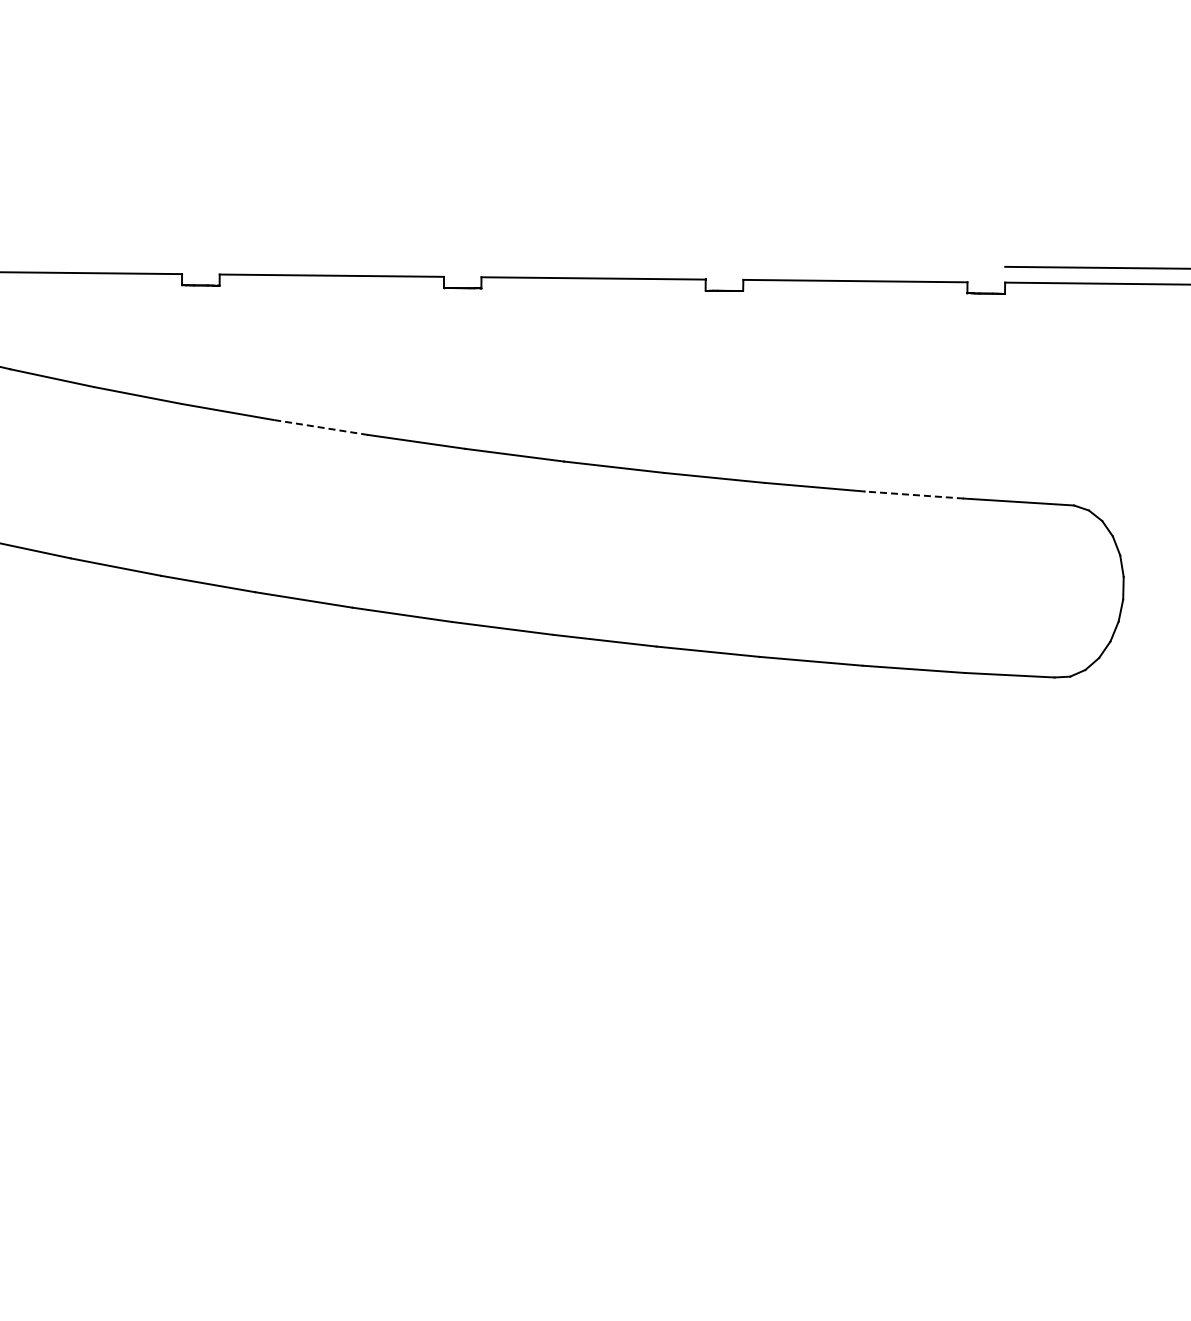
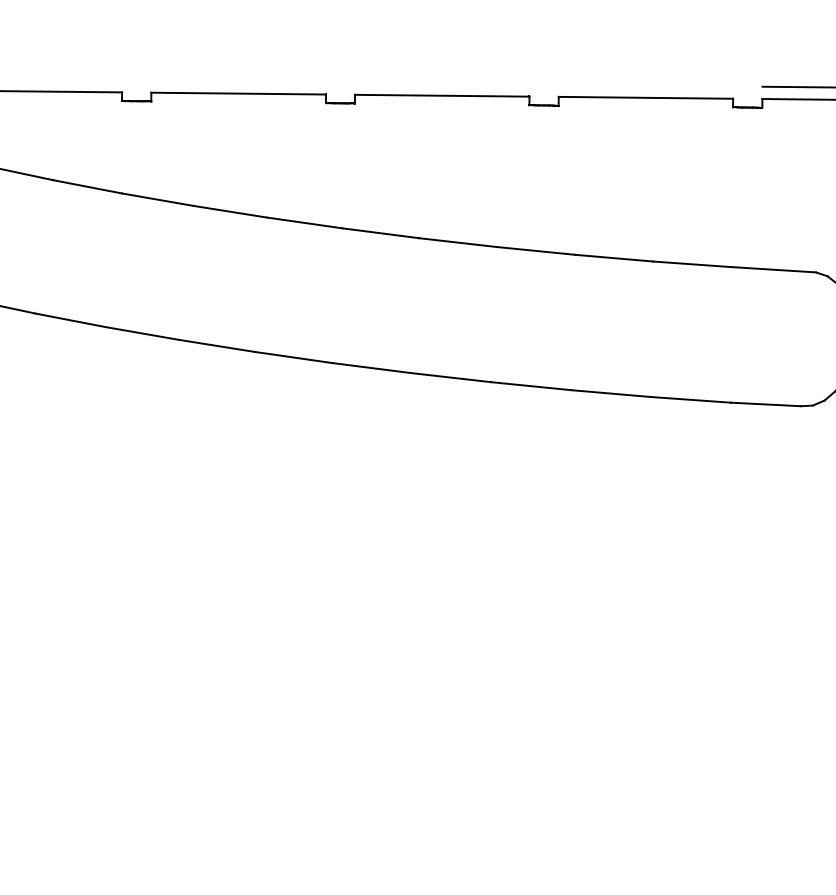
line: (320, 427) -> (229, 211), dashed -> solid
line: (914, 495) -> (691, 264), dashed -> solid

